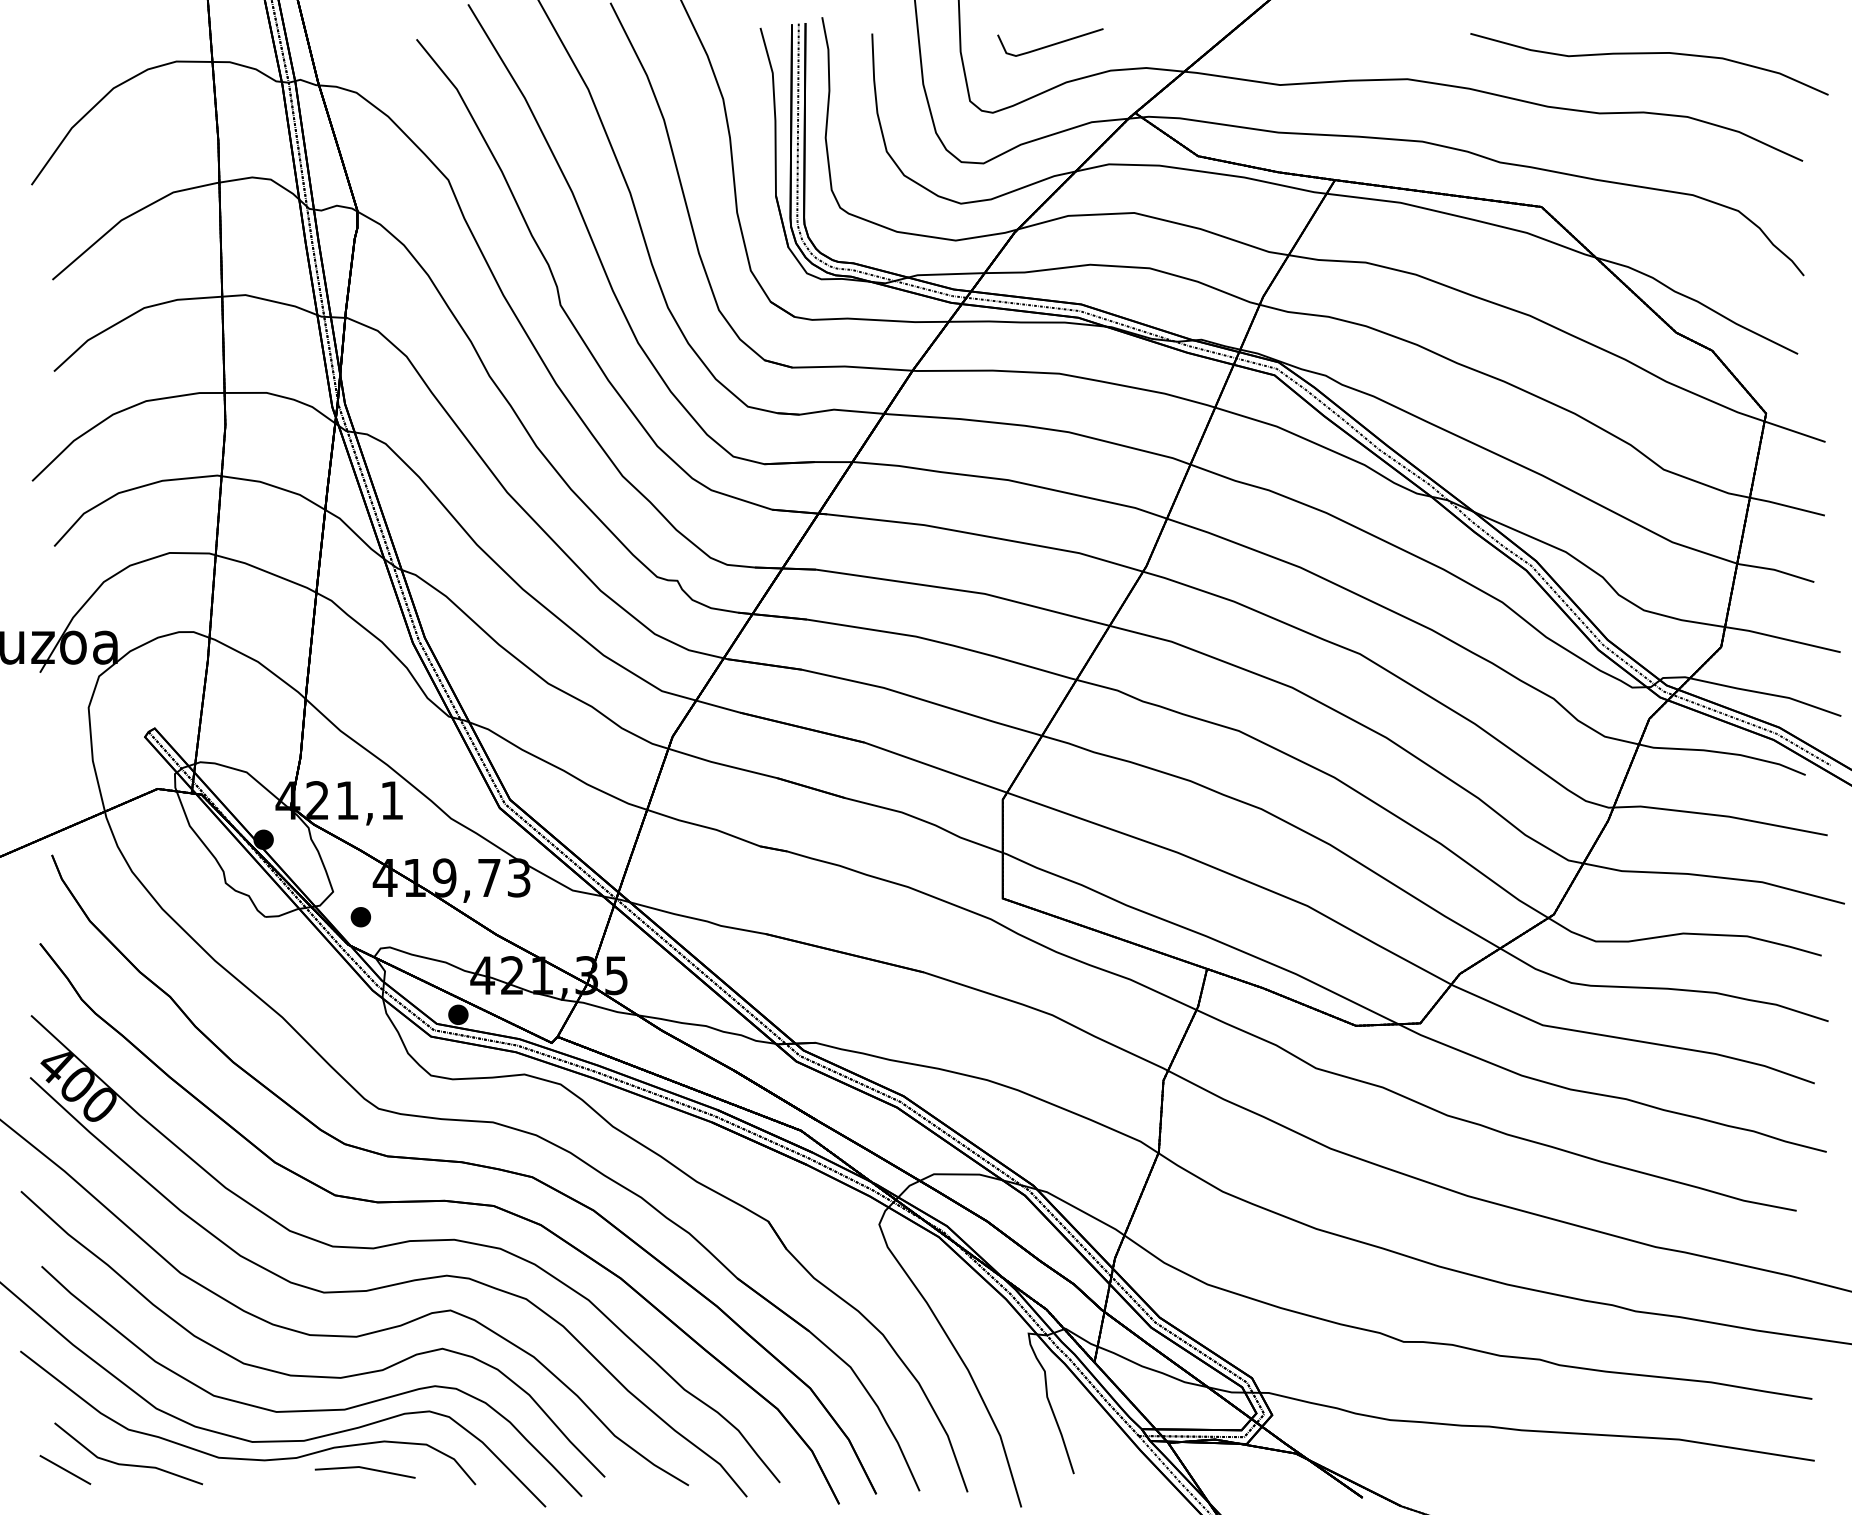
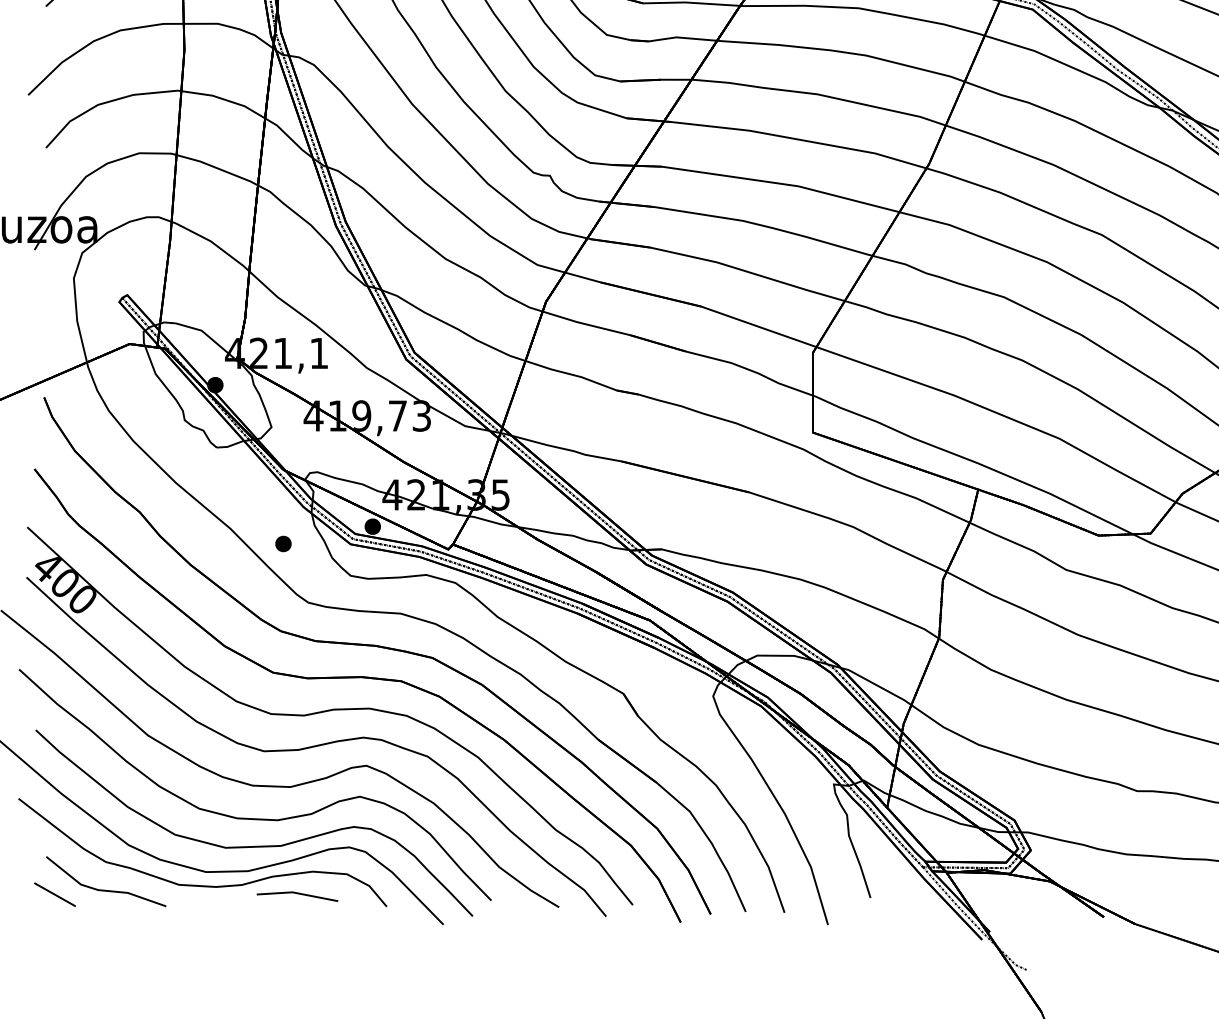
part: (360, 917) -> (283, 544), moved

